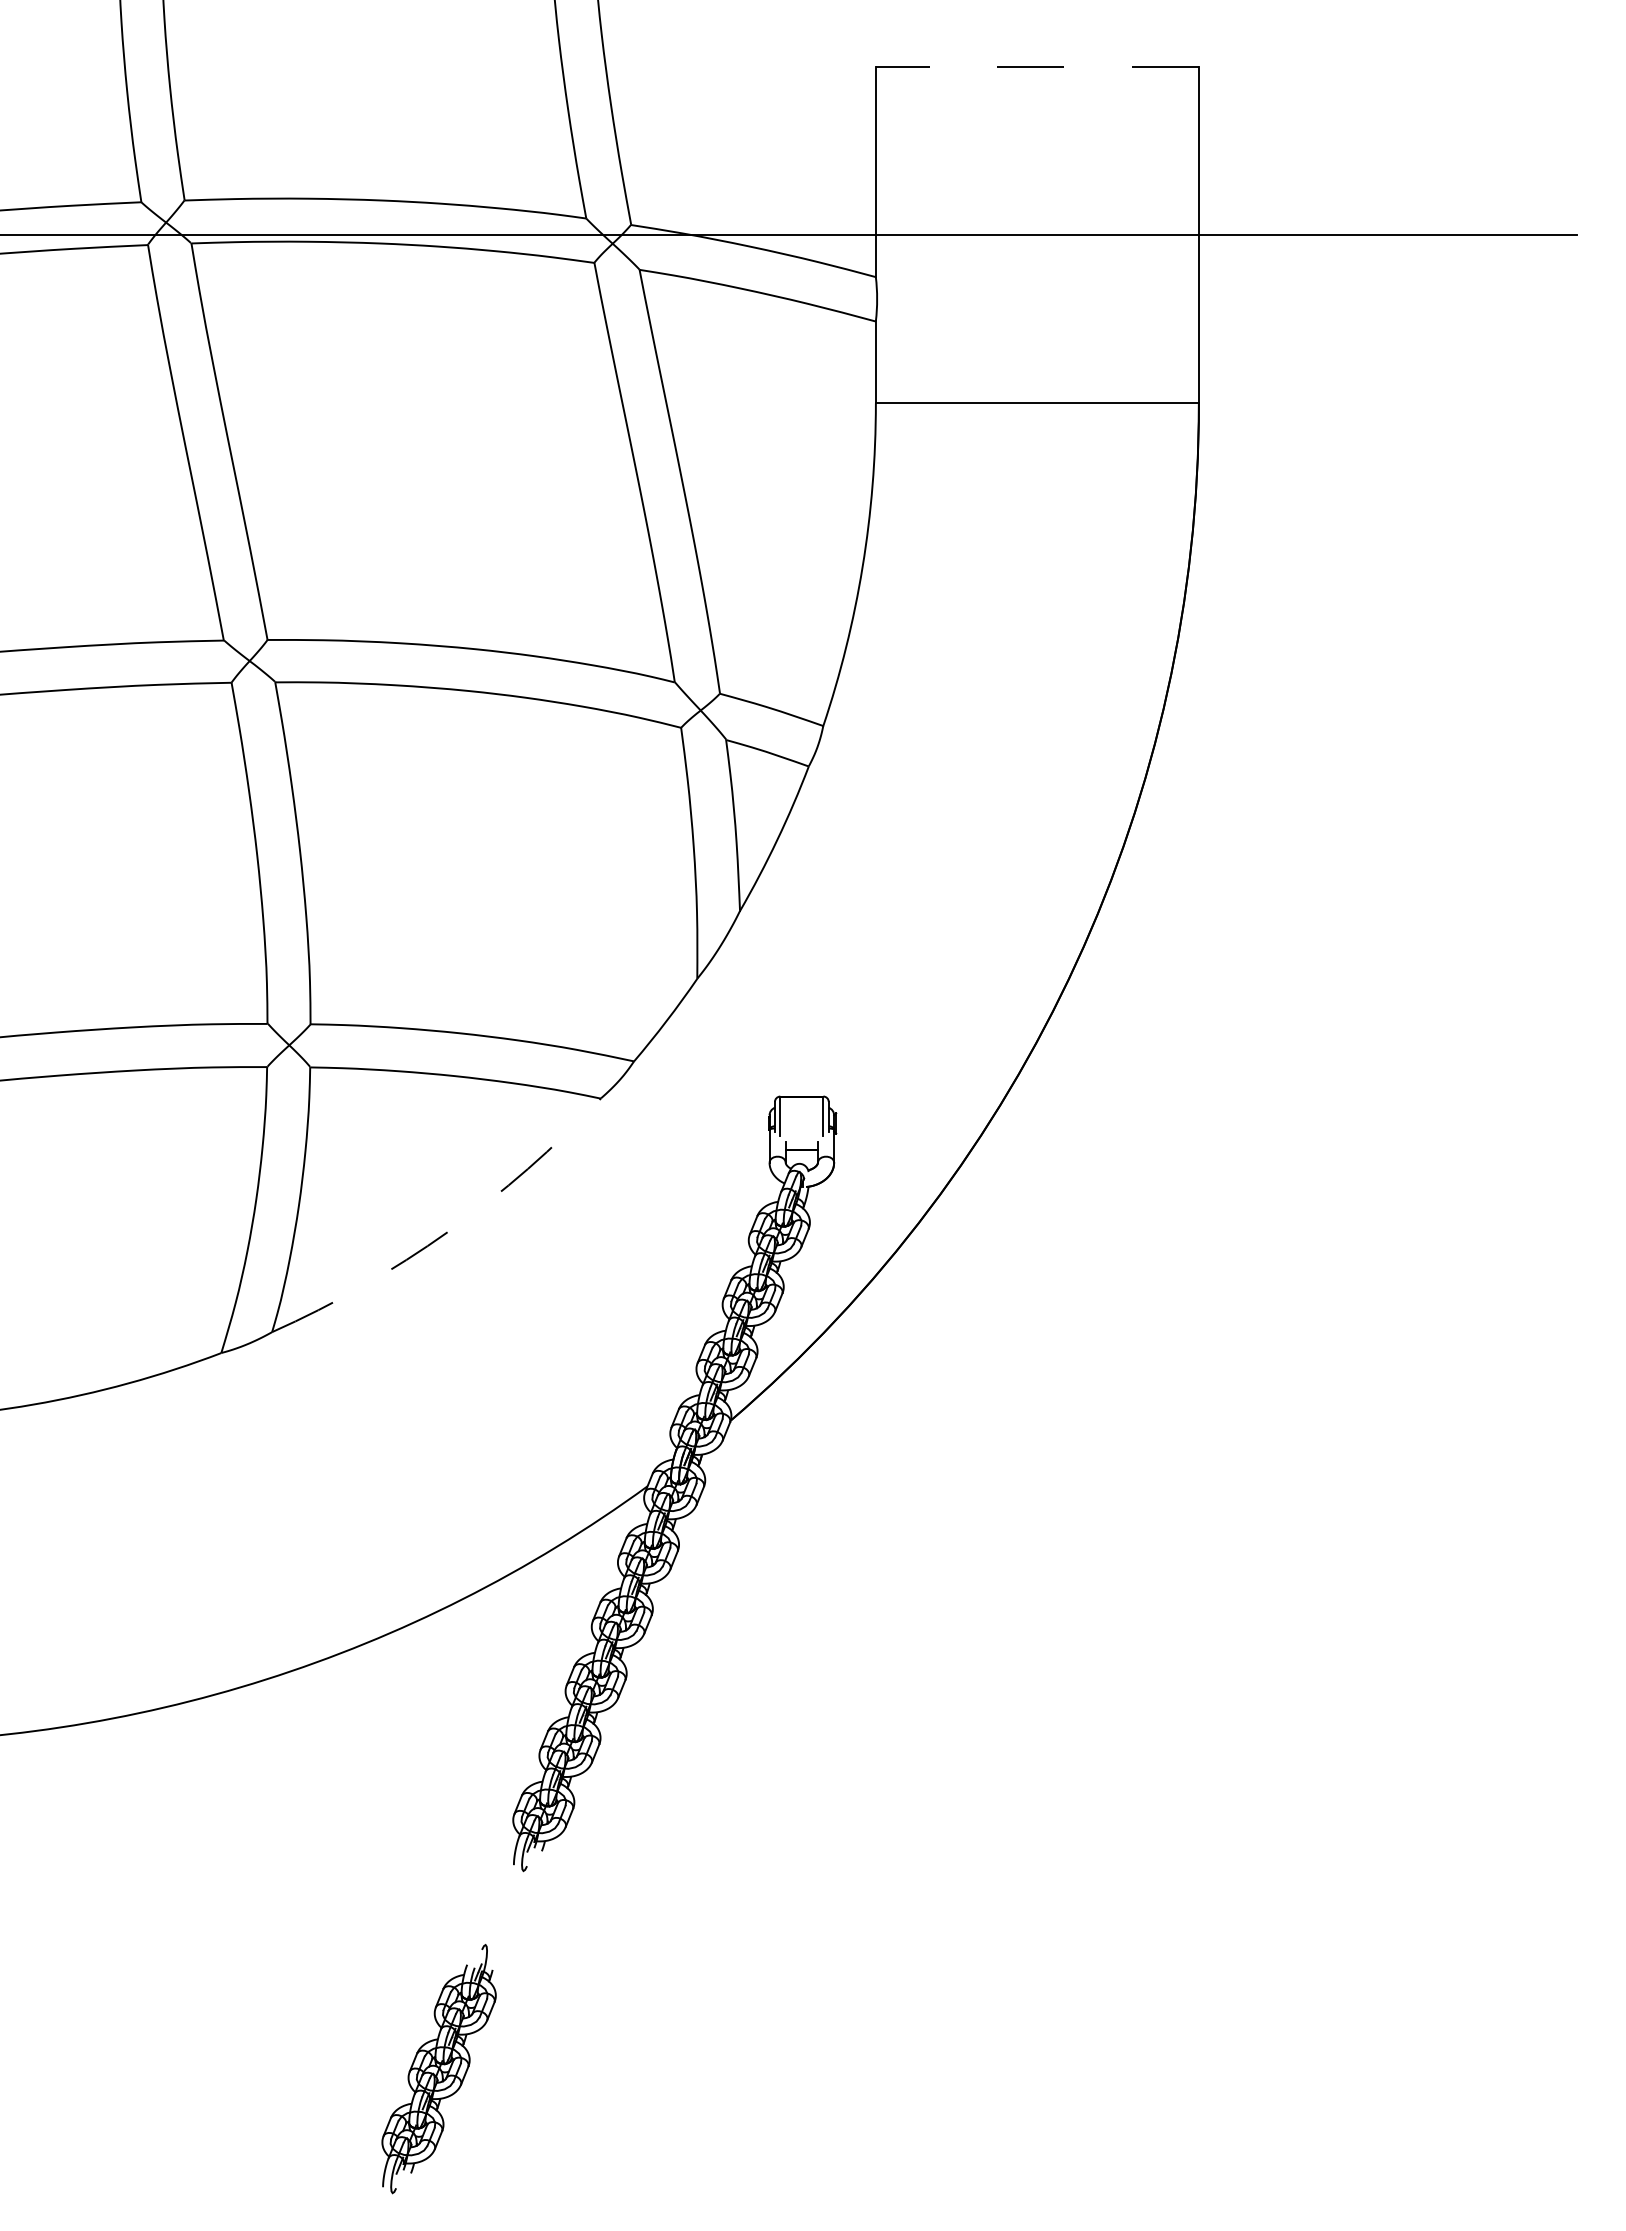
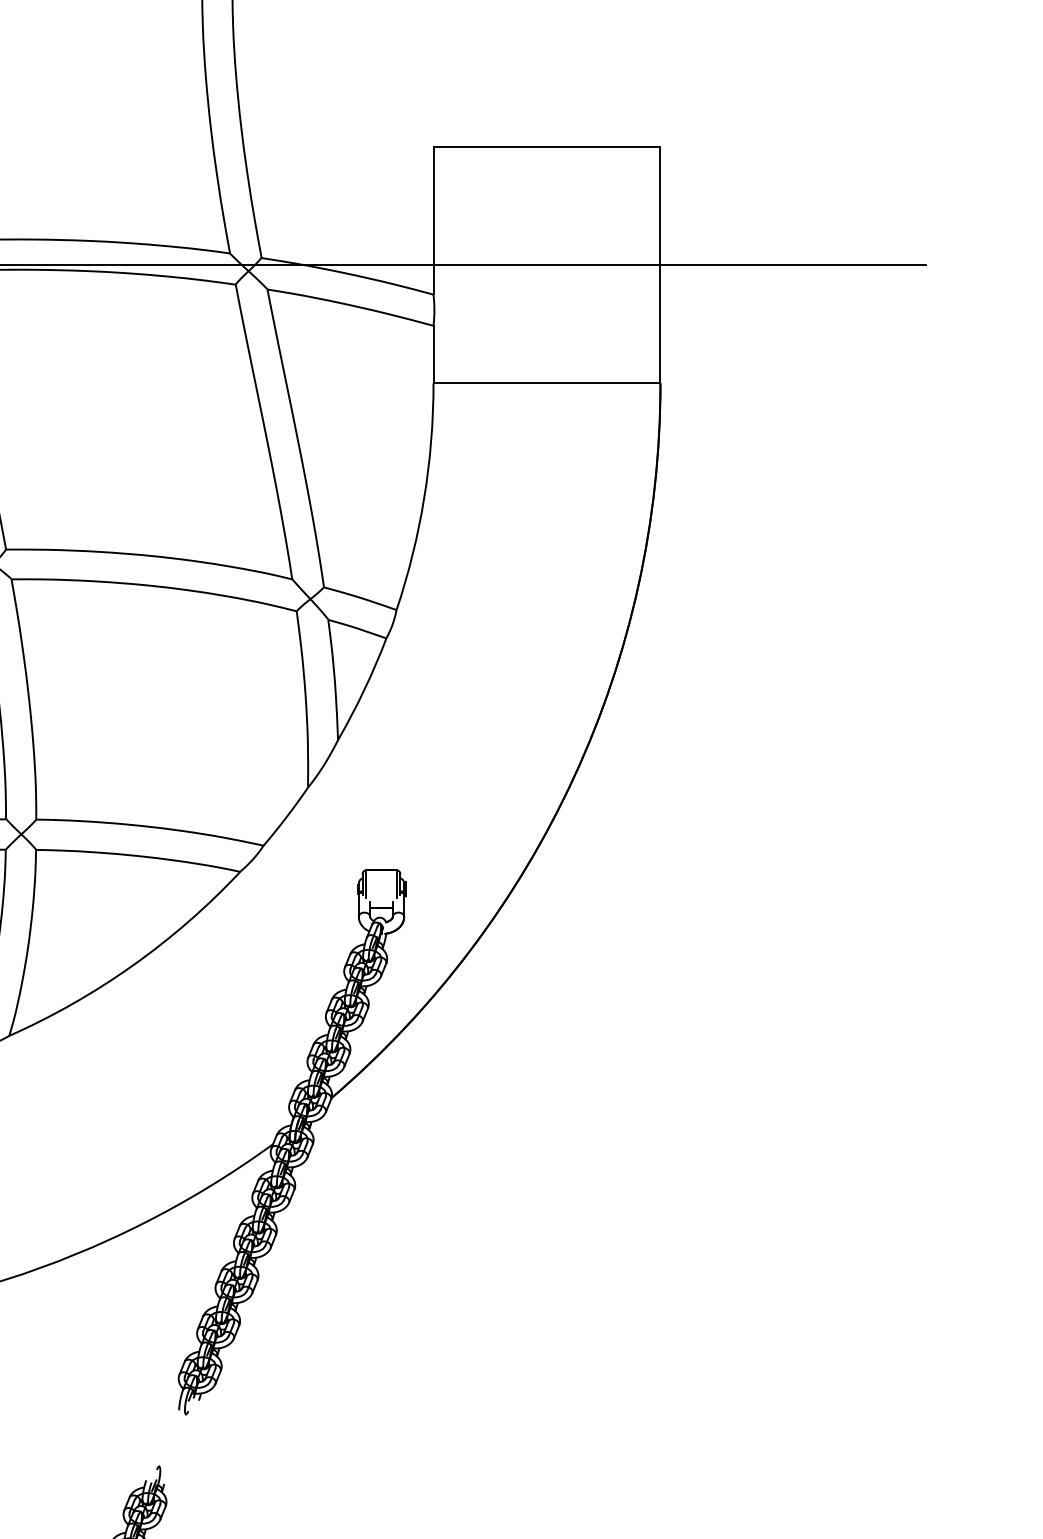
line: (1037, 66) -> (547, 146), dashed -> solid
arc: (448, 1231) -> (133, 965), dashed -> solid

